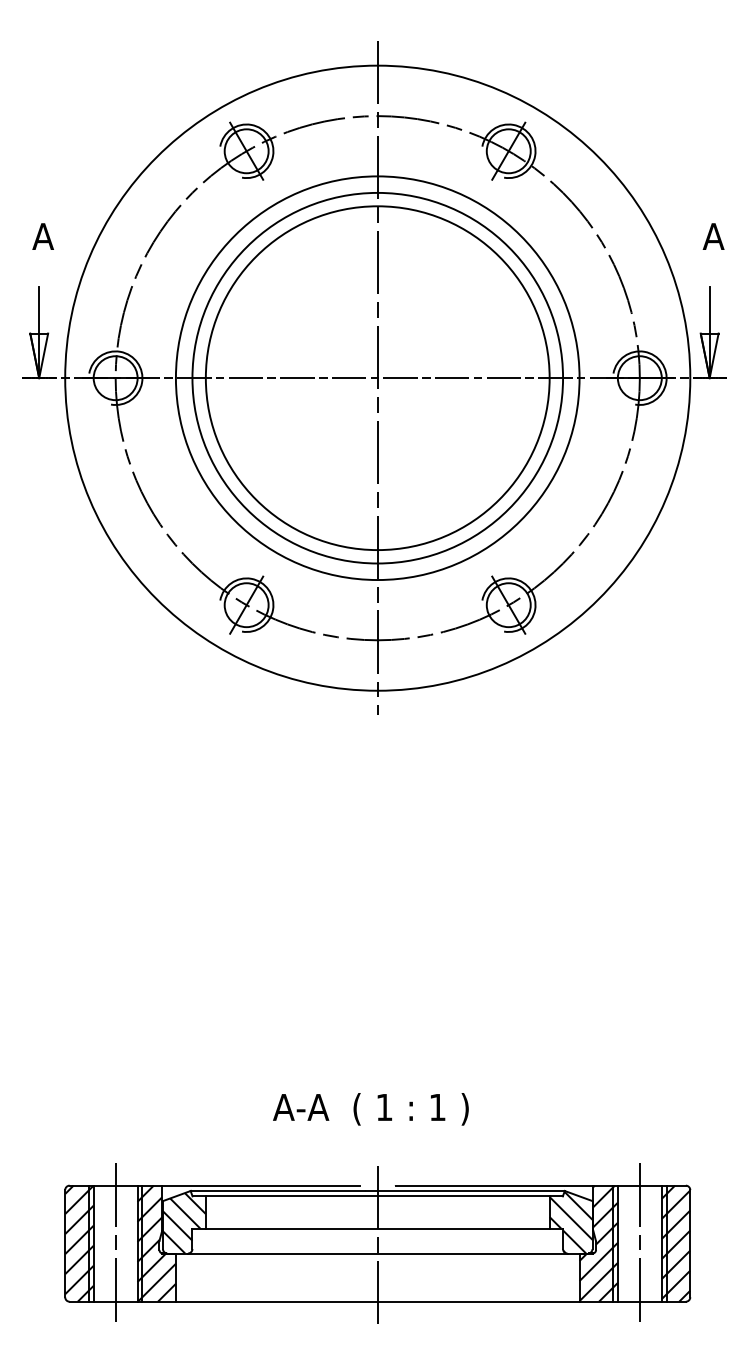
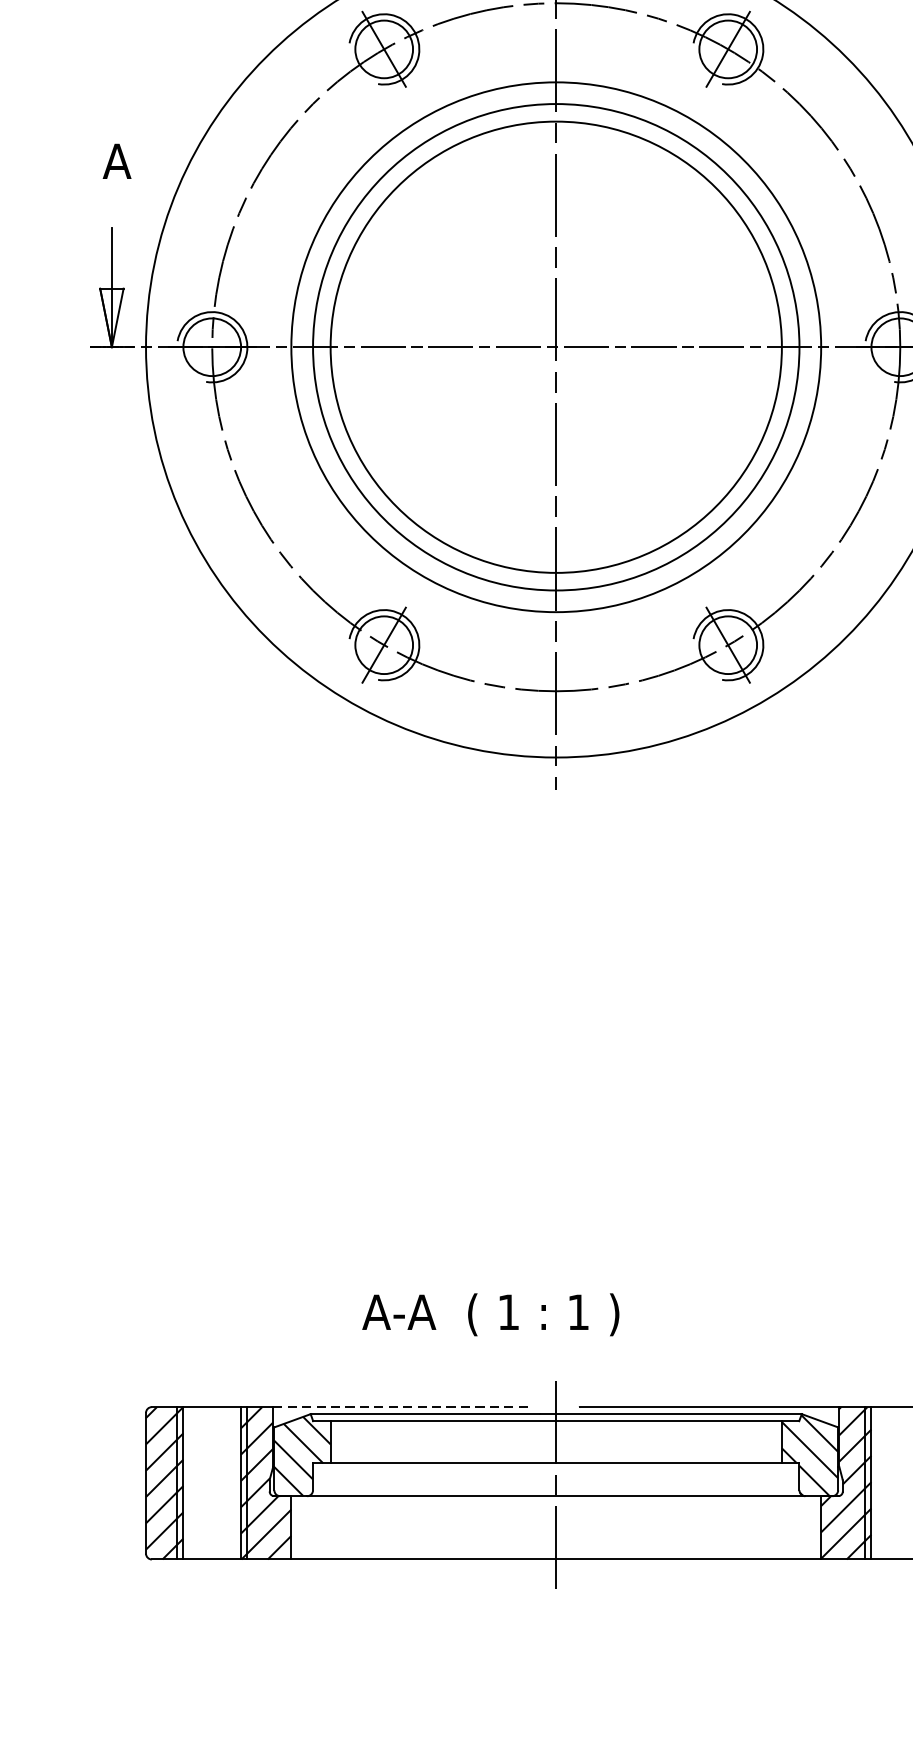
text: (370, 1109) -> (490, 1315), moved
line: (261, 1185) -> (403, 1406), solid -> dashed
line: (115, 1243) -> (212, 1483), removed
line: (639, 1243) -> (899, 1483), removed

